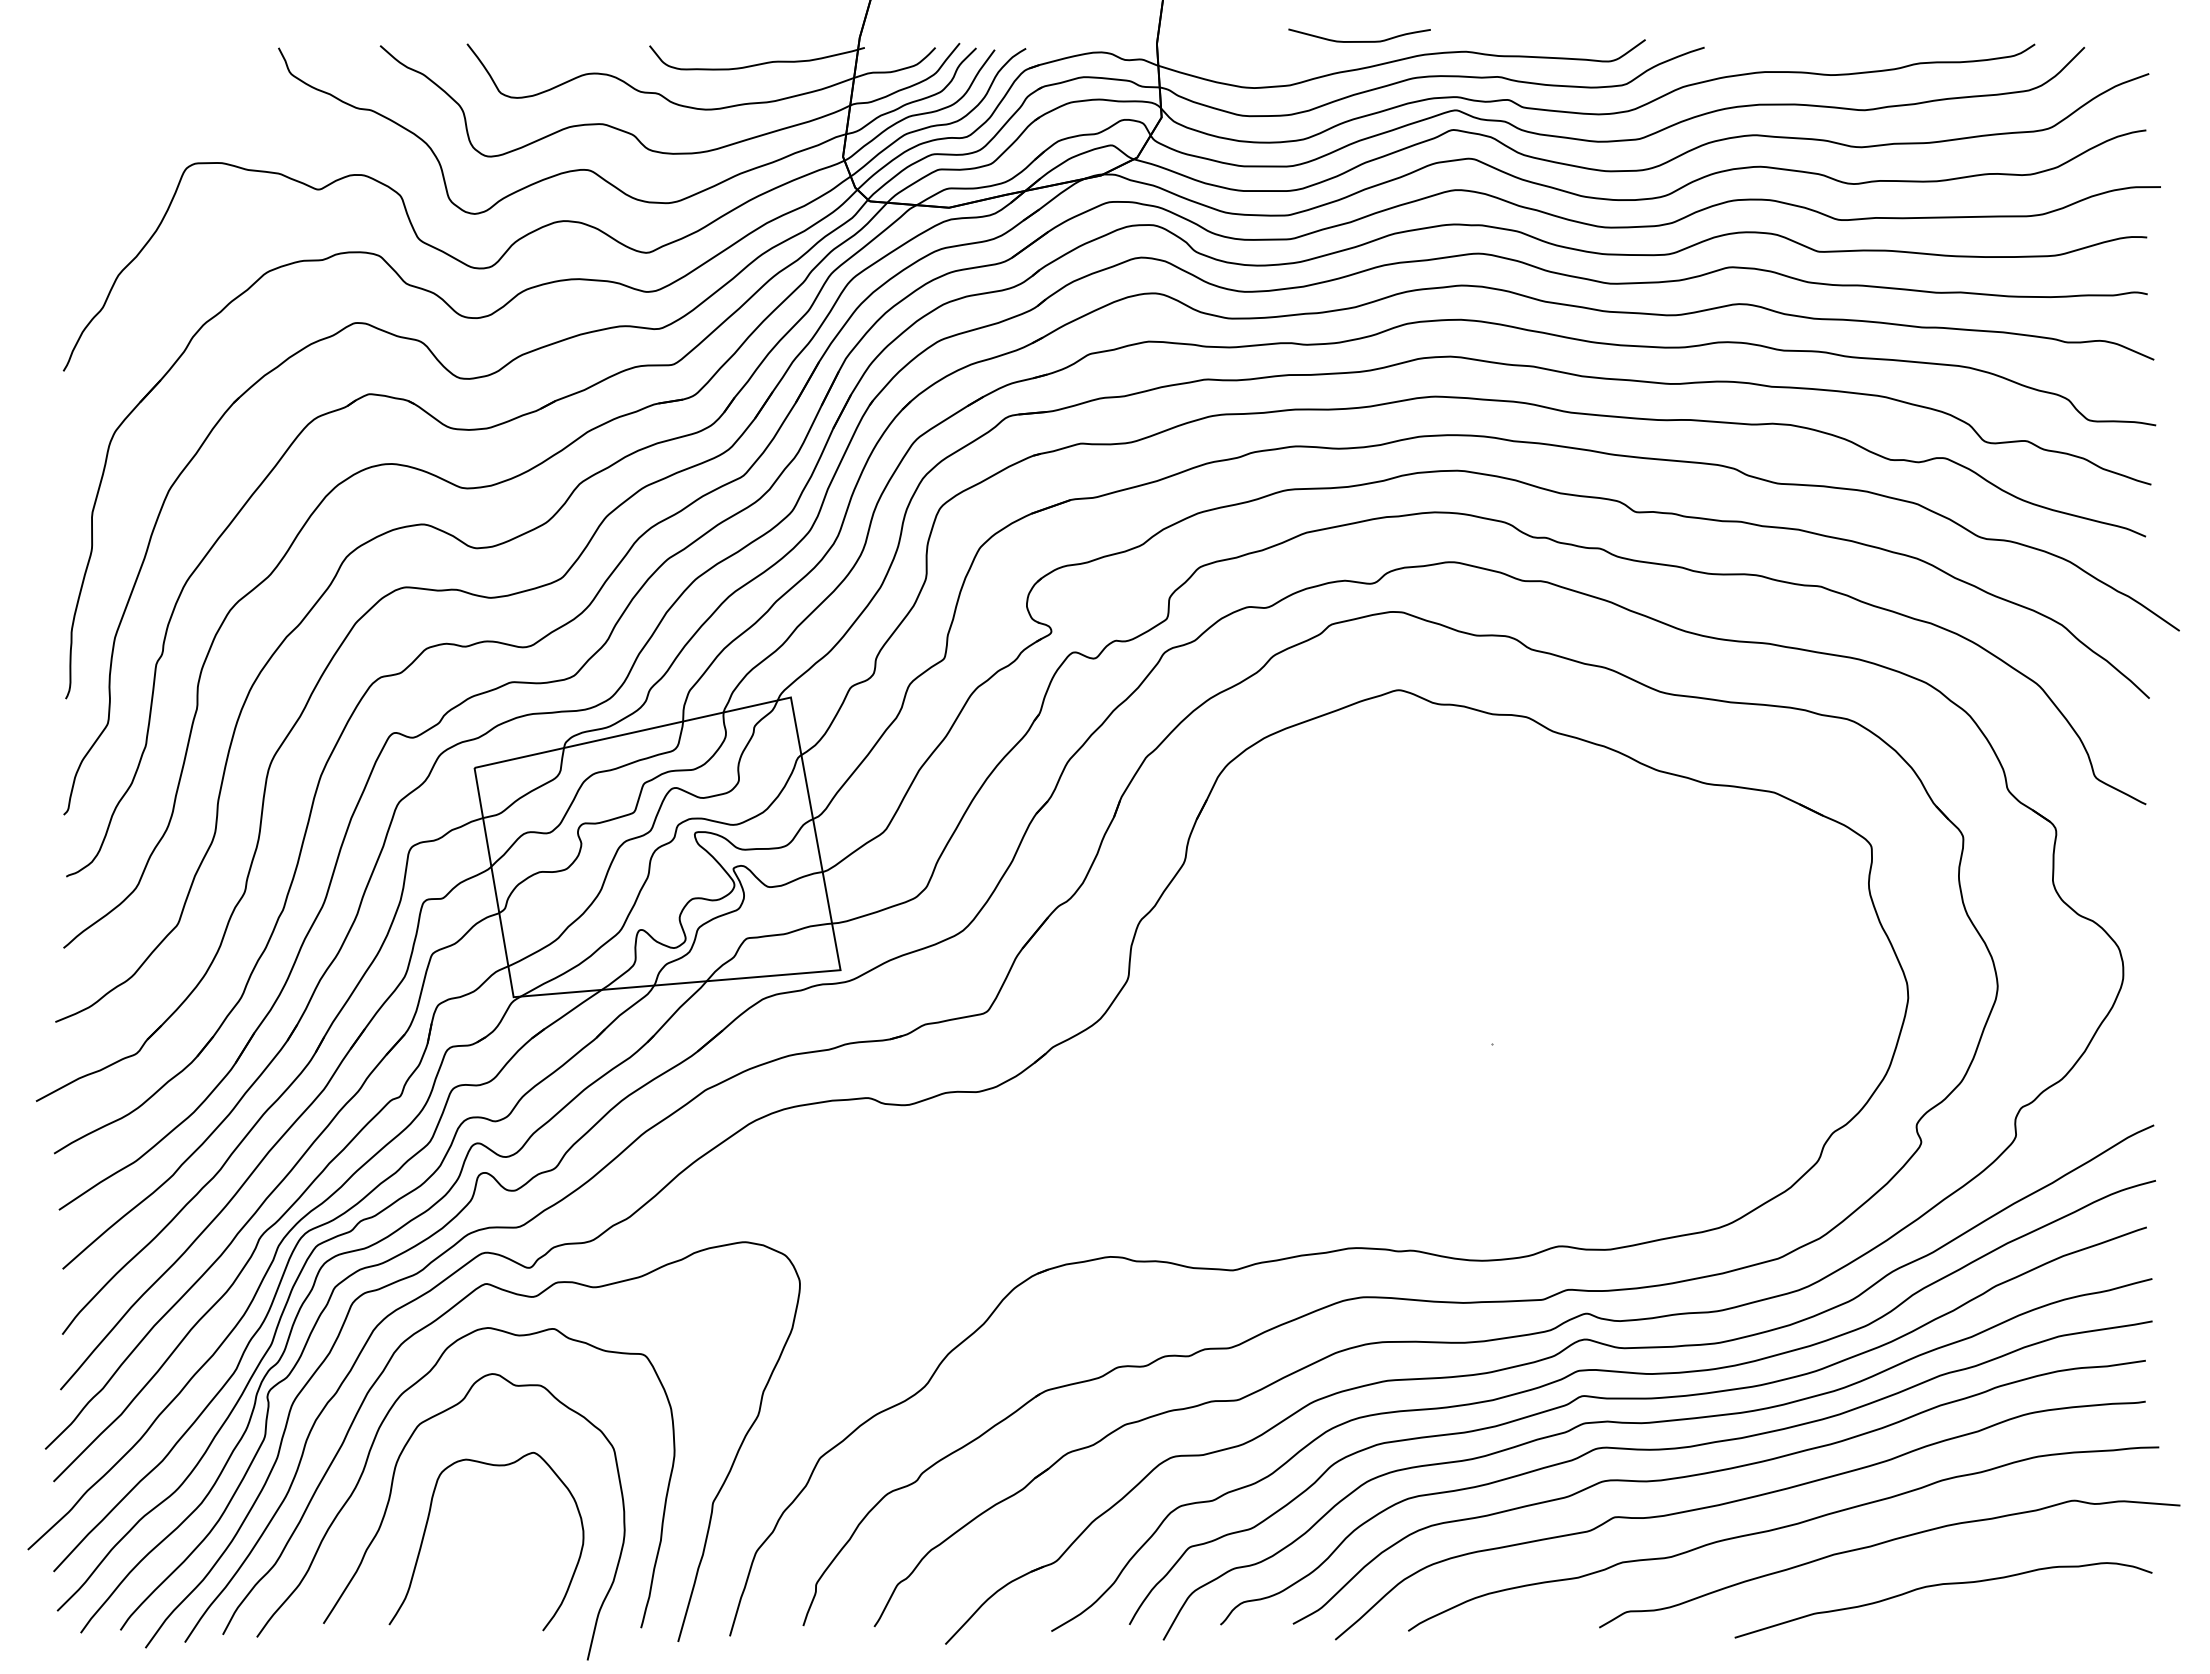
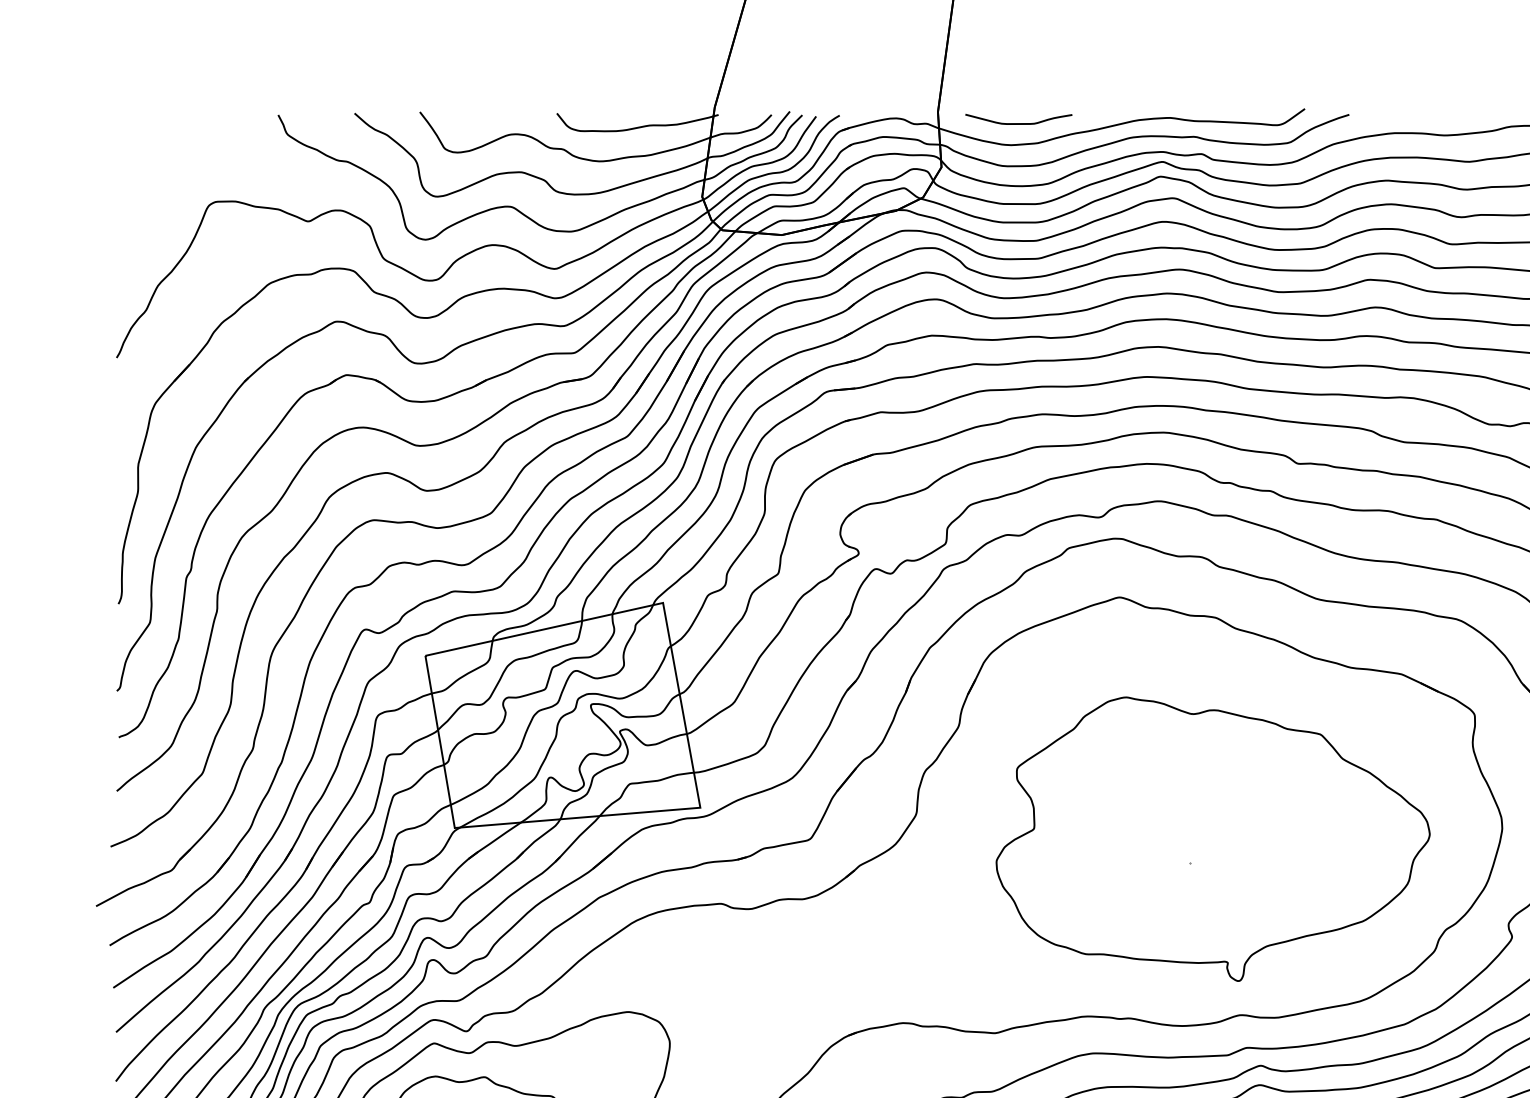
curve: (1359, 41) -> (1018, 123), moved
part: (1523, 1011) -> (1213, 838), added

